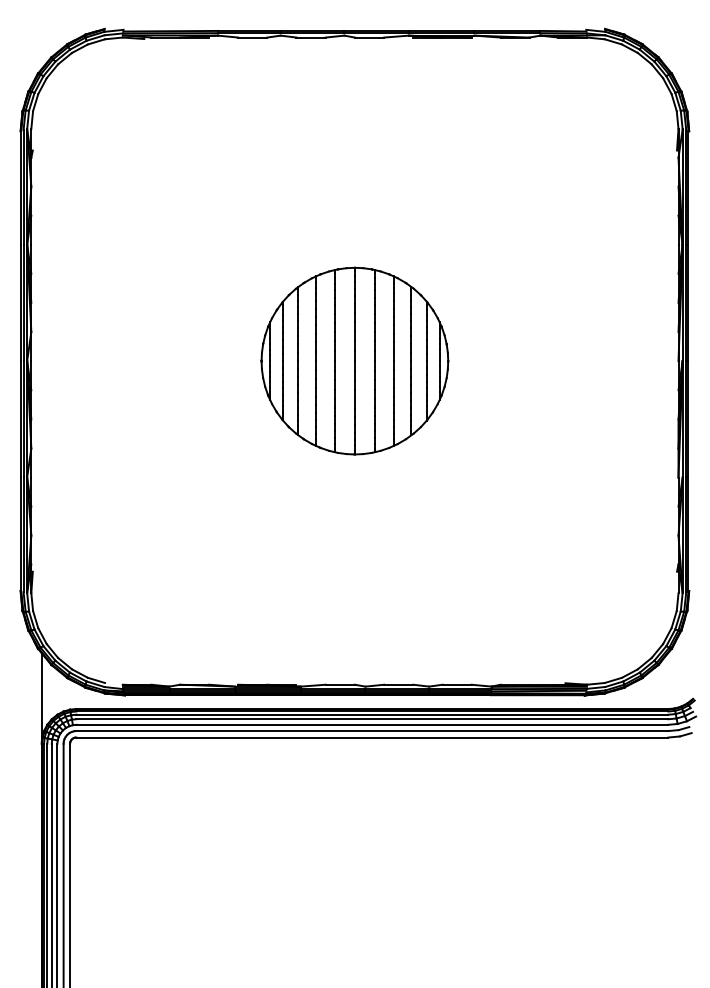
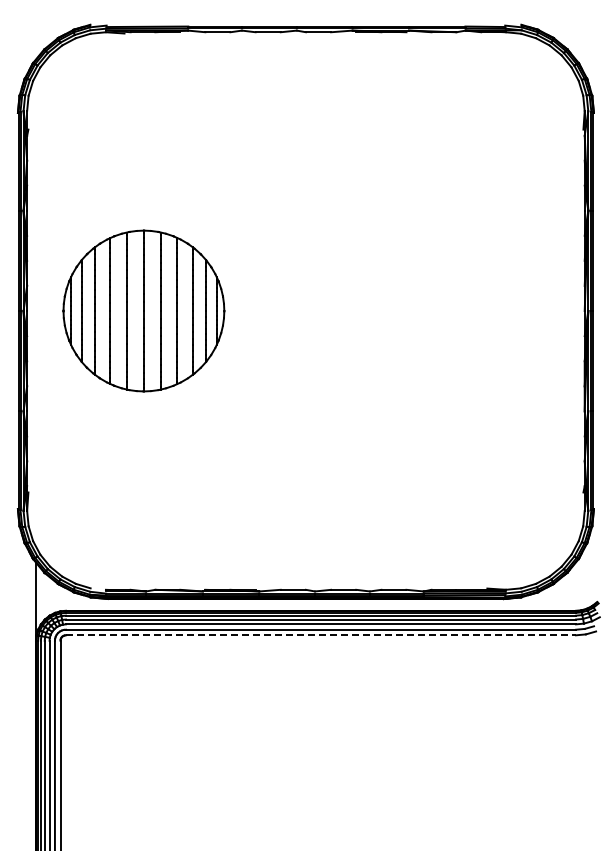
part: (354, 360) -> (143, 310), moved
line: (372, 737) -> (321, 635), solid -> dashed

